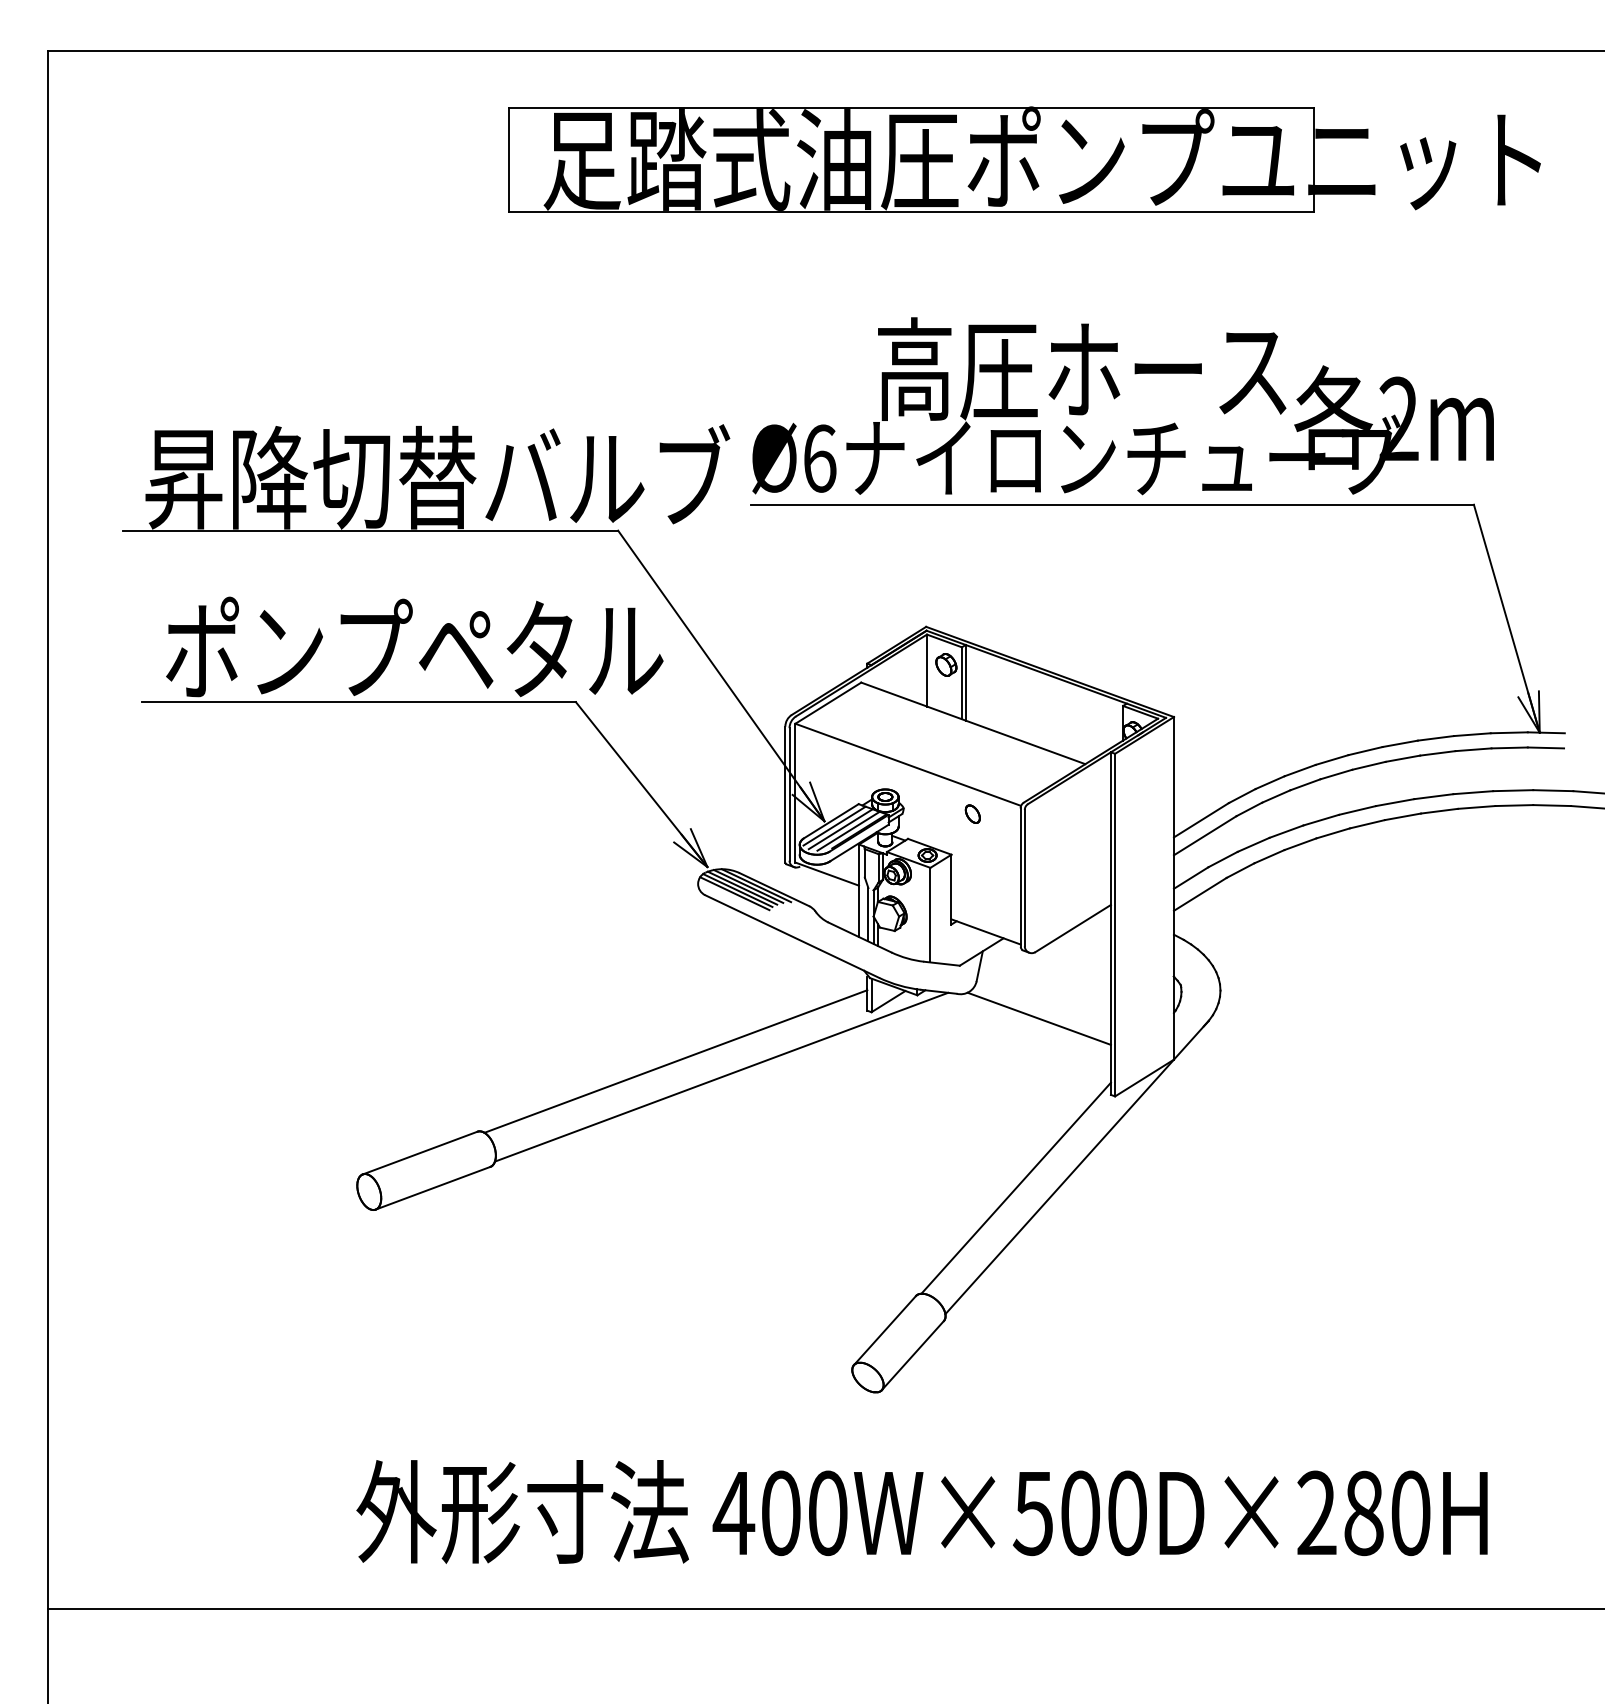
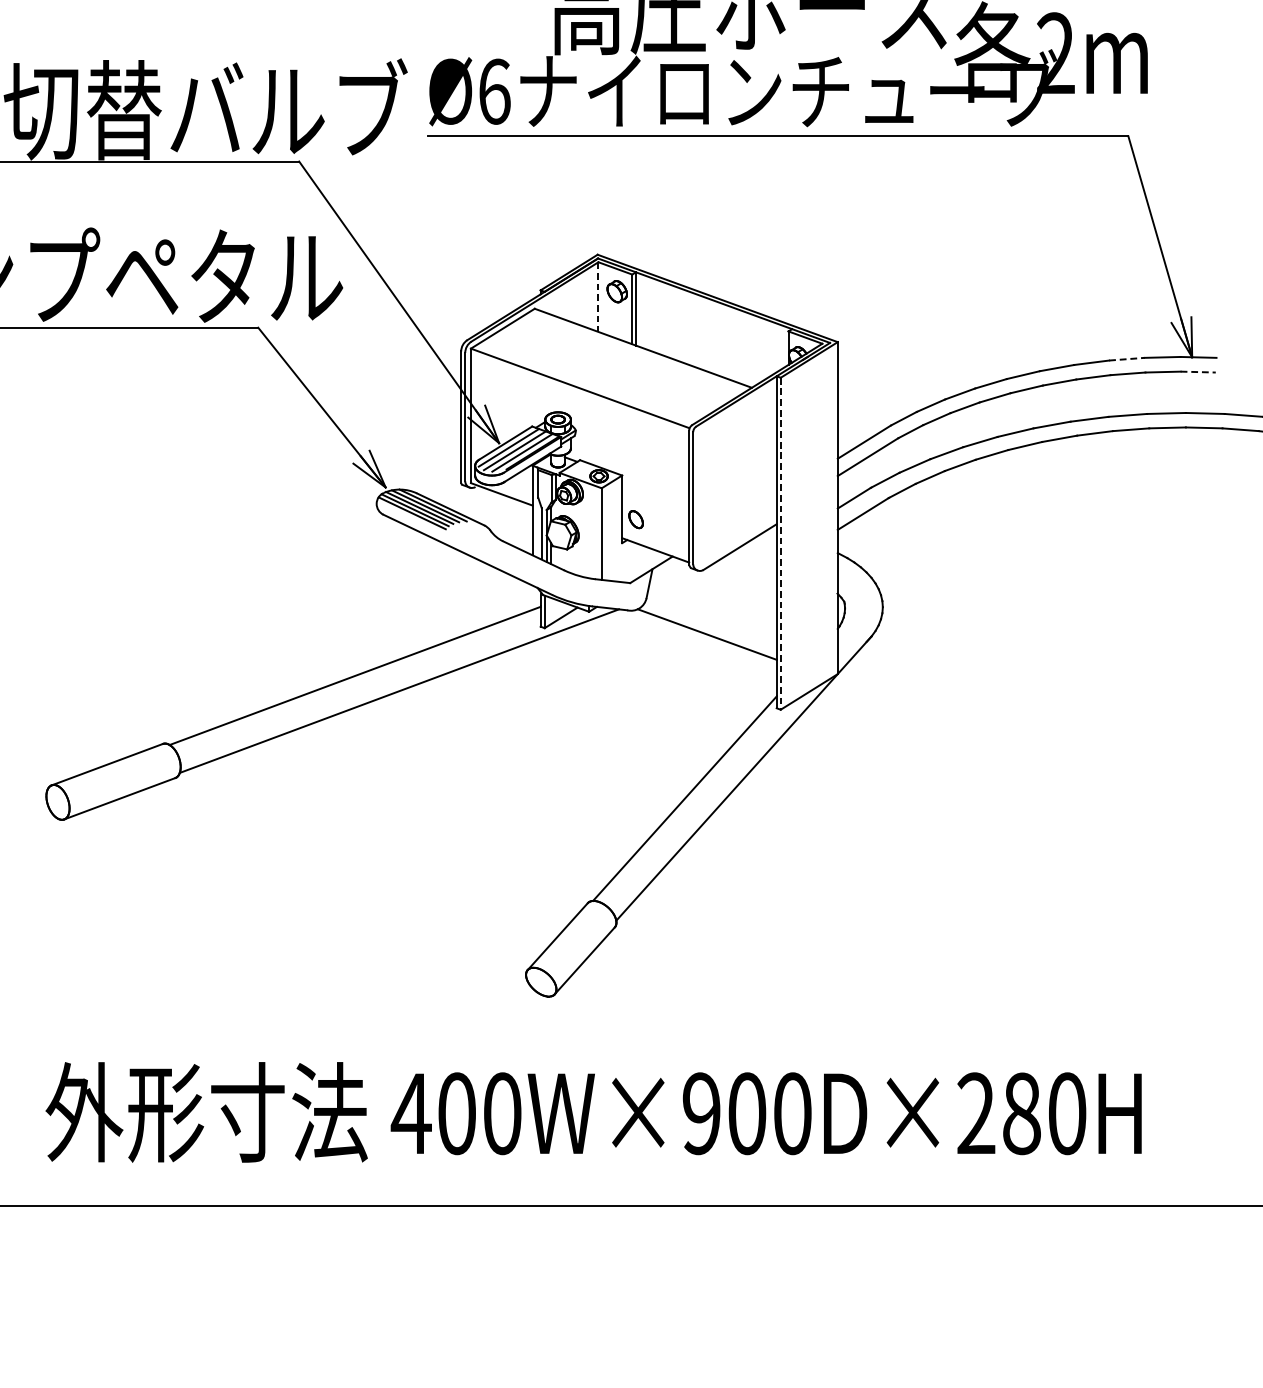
line: (927, 670) -> (598, 297), solid -> dashed
line: (1472, 734) -> (1127, 359), solid -> dashed
line: (1546, 747) -> (1198, 371), solid -> dashed
part: (972, 813) -> (635, 518), moved
line: (1115, 925) -> (781, 544), solid -> dashed
text: (1032, 1513) -> (700, 1113), 400W×500D×280H -> 400W×900D×280H

